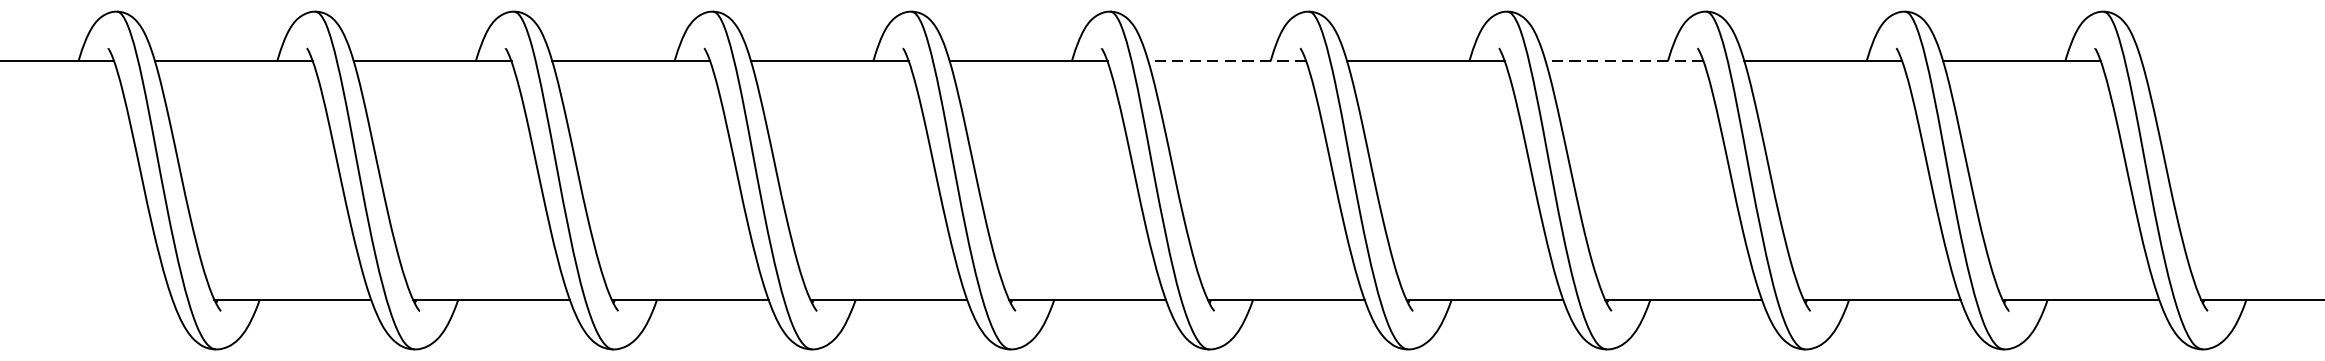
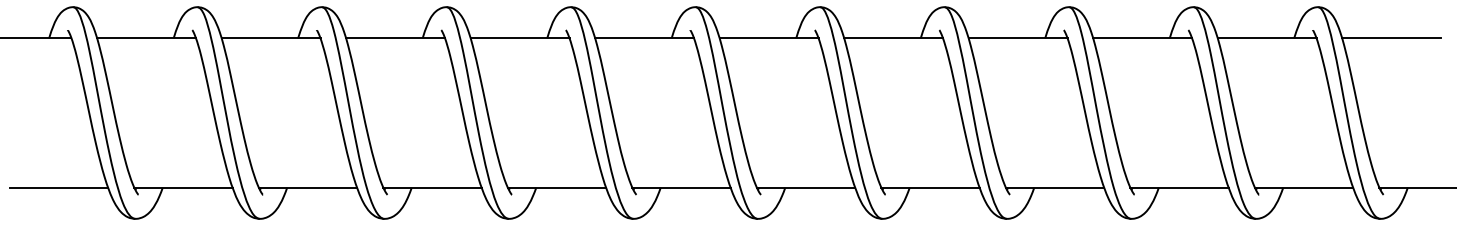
line: (1226, 61) -> (768, 38), dashed -> solid
line: (1623, 61) -> (1017, 38), dashed -> solid
line: (2220, 61) -> (1391, 38), added
line: (93, 299) -> (58, 187), added

